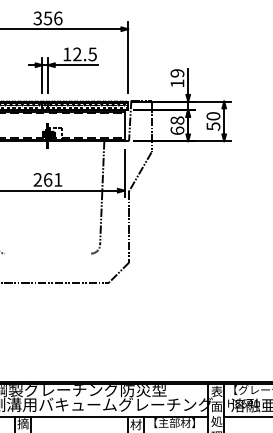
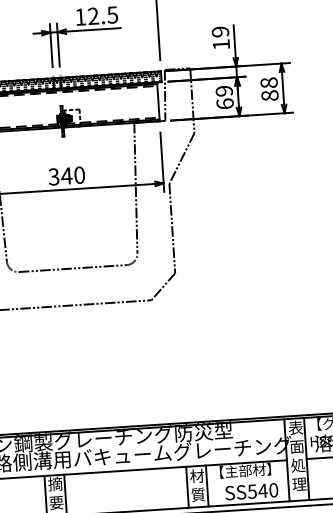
text: (177, 120) -> (224, 91), 68 -> 69
text: (213, 121) -> (269, 89), 50 -> 88
text: (47, 179) -> (66, 175), 261 -> 340
line: (48, 253) -> (73, 268), added

